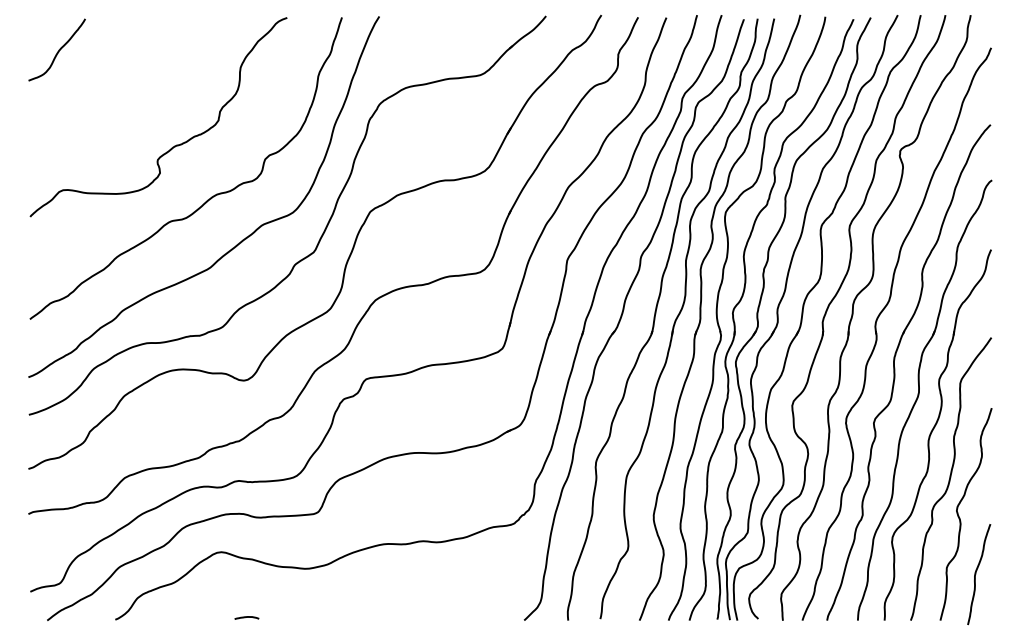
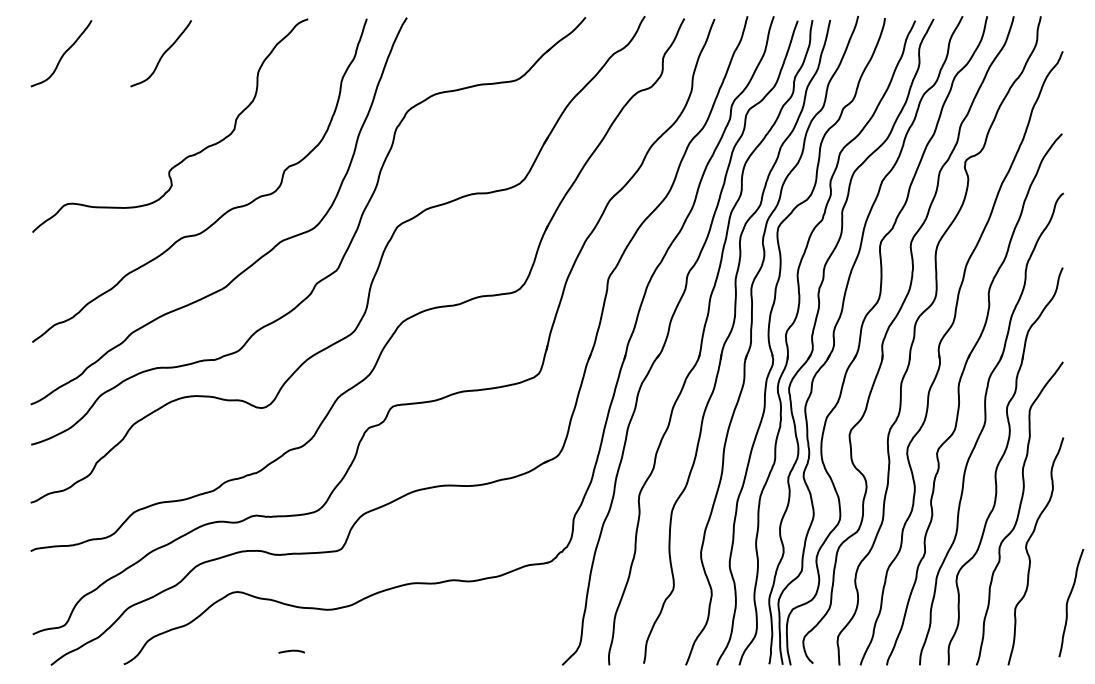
curve: (151, 49) -> (162, 53), added
curve: (976, 574) -> (1068, 603), moved
curve: (246, 617) -> (291, 651), moved

